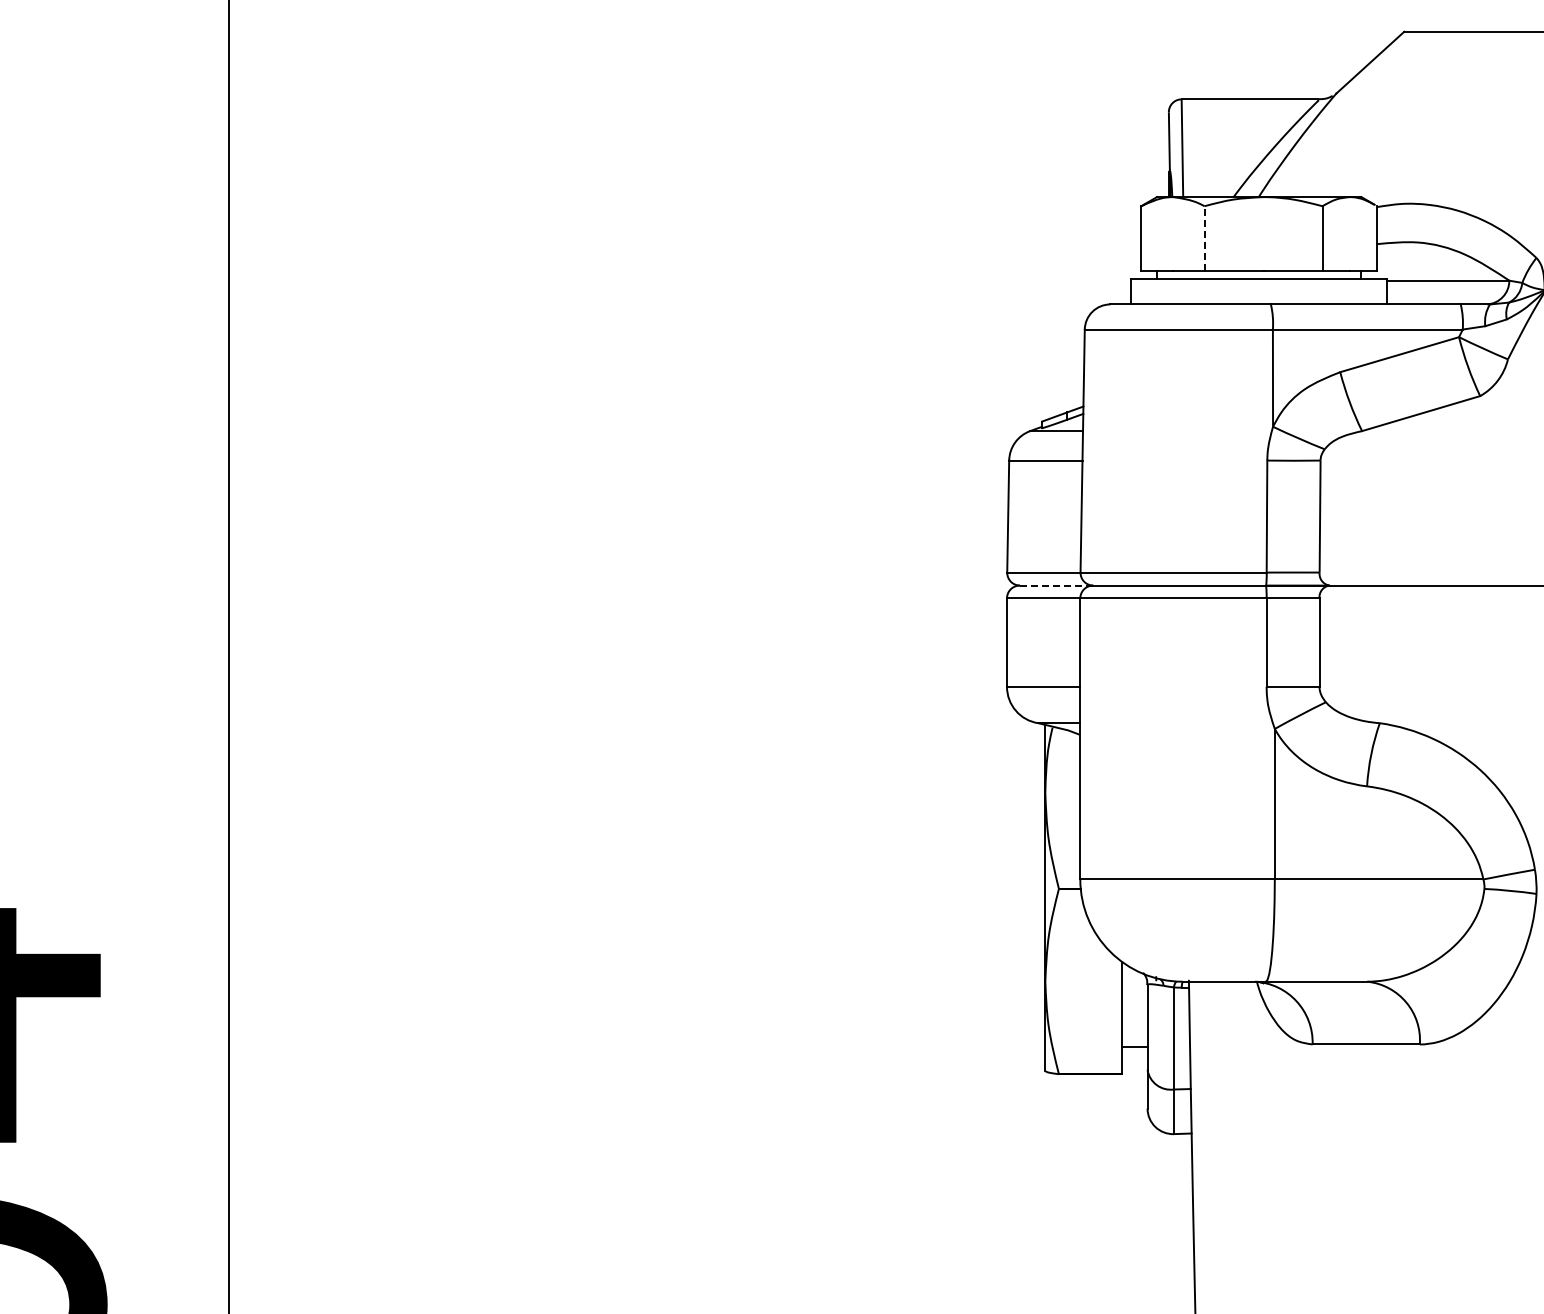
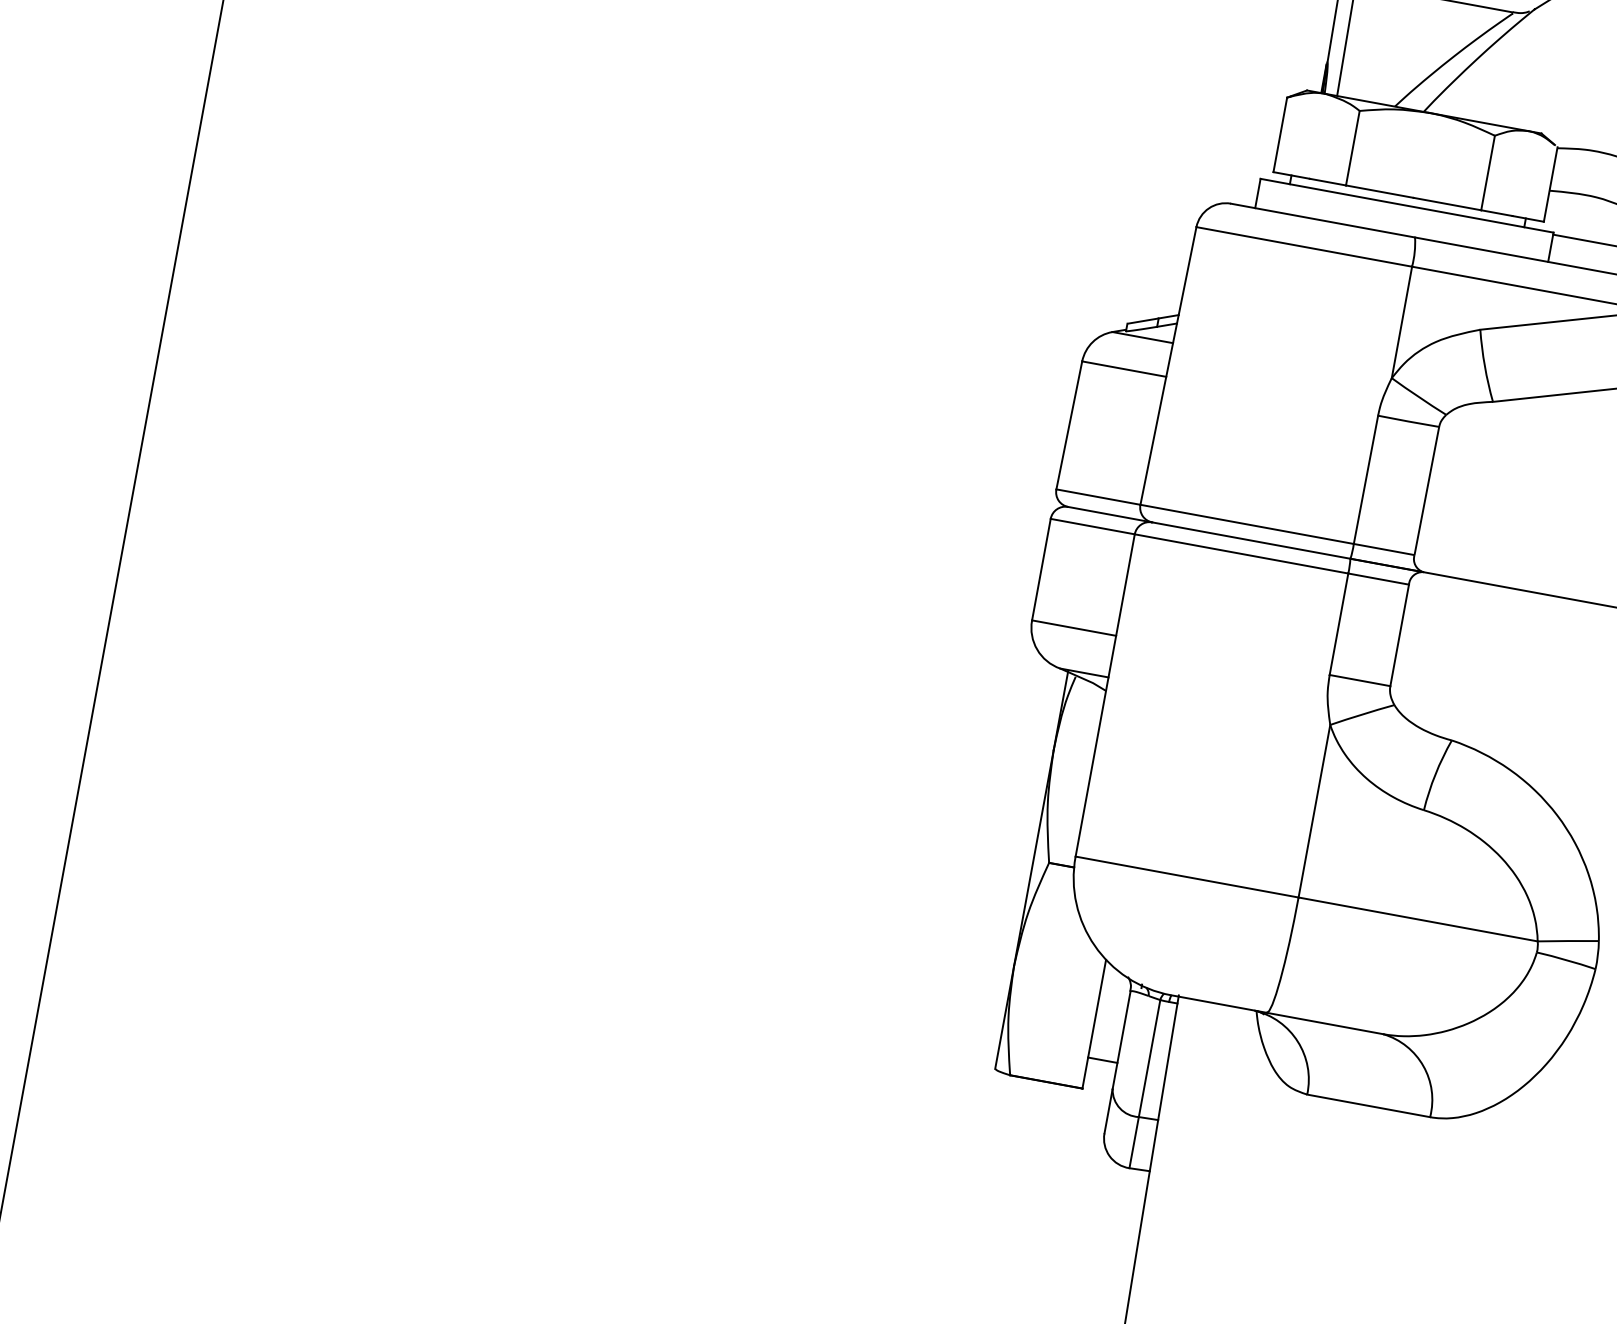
line: (1204, 238) -> (1352, 147), dashed -> solid
line: (1056, 585) -> (1110, 514), dashed -> solid

